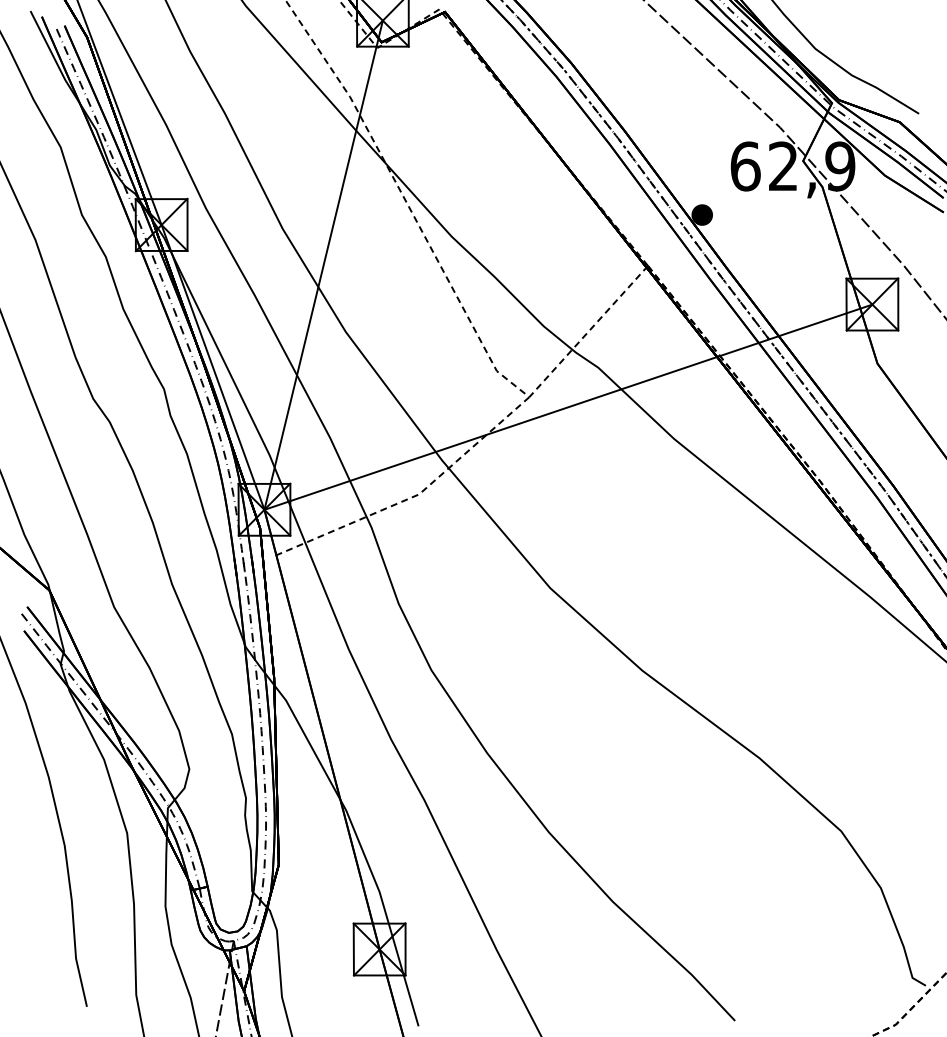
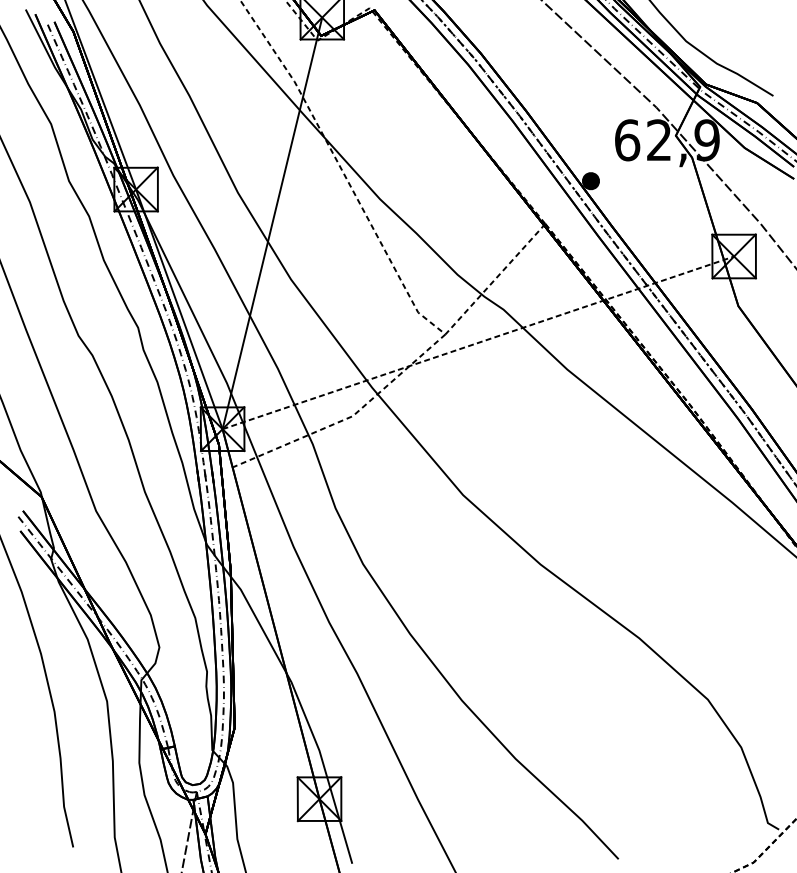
line: (568, 407) -> (478, 343), solid -> dashed

